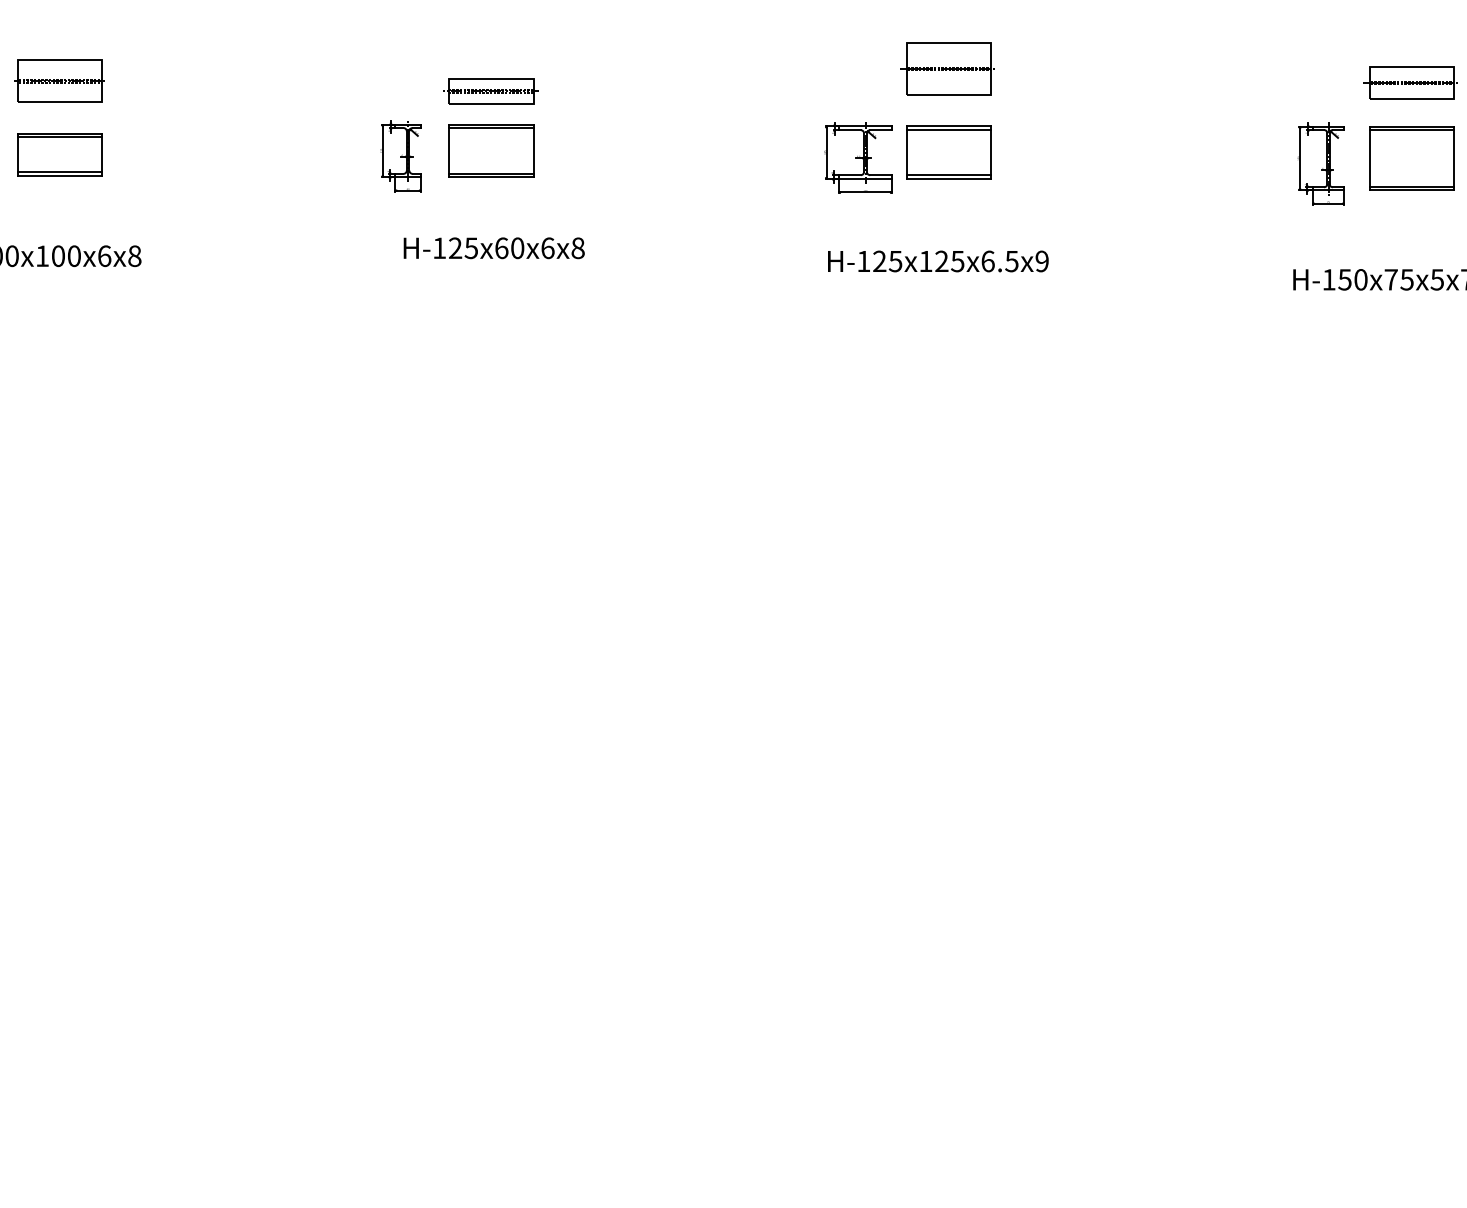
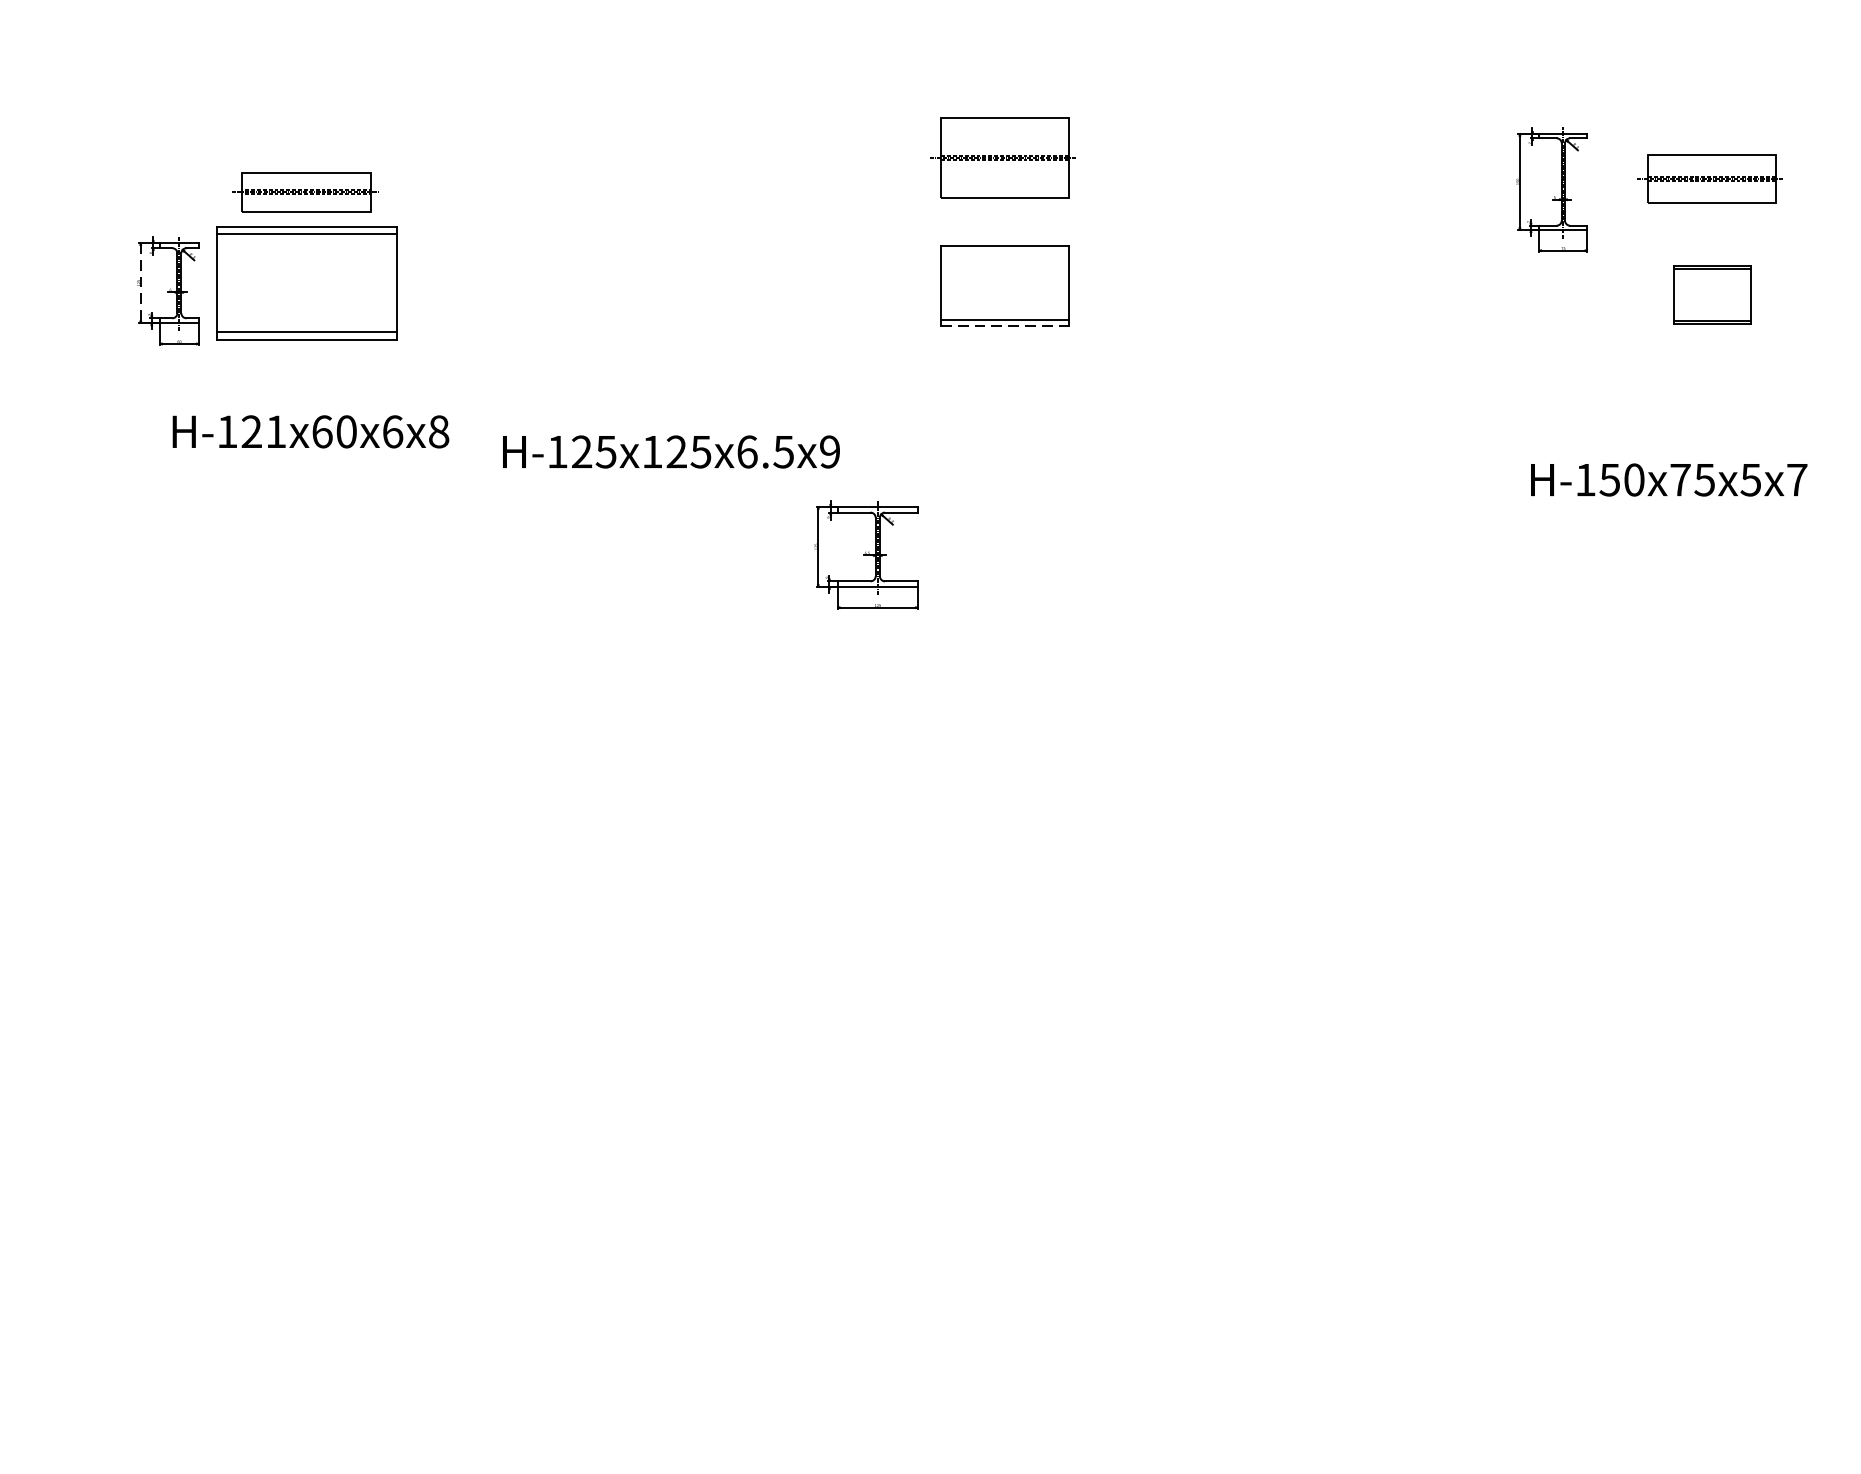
line: (948, 130) -> (1004, 252), removed
part: (491, 150) -> (306, 282), size x1.4
line: (382, 151) -> (140, 284), solid -> dashed
part: (858, 157) -> (867, 554), moved
part: (1411, 158) -> (1711, 294), size x0.6
part: (1320, 163) -> (1551, 189), moved
line: (948, 179) -> (1004, 326), solid -> dashed
text: (470, 248) -> (274, 432), H-125x60x6x8 -> H-121x60x6x8
text: (938, 261) -> (671, 452), moved

